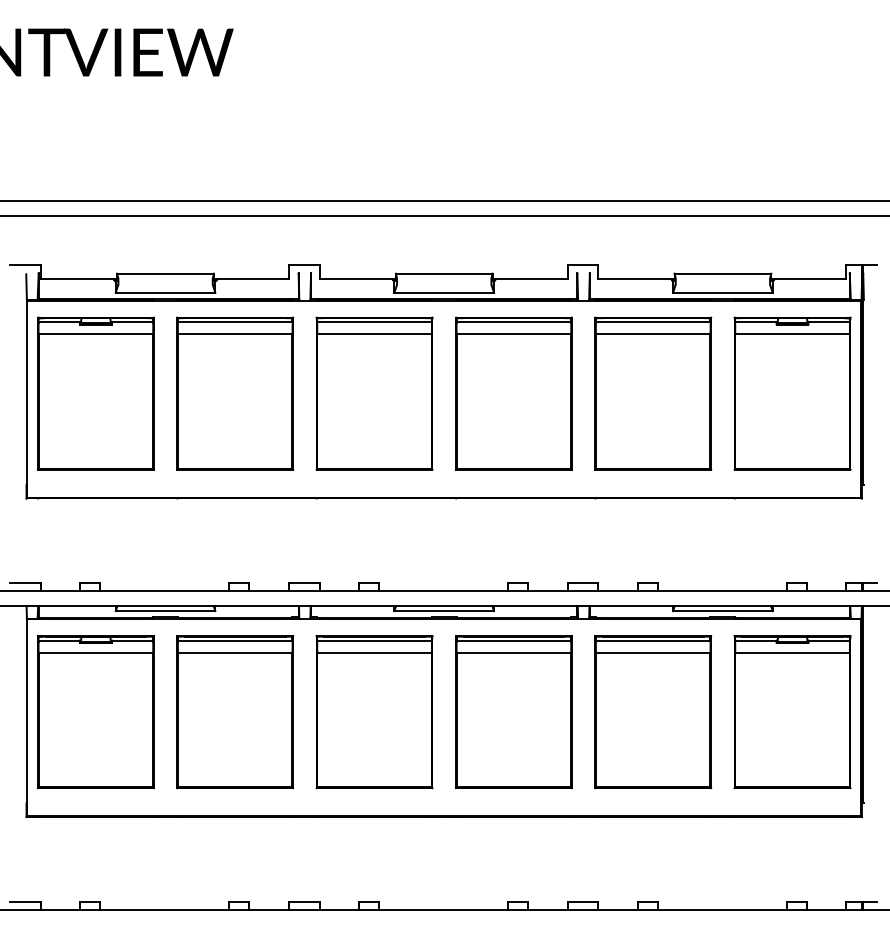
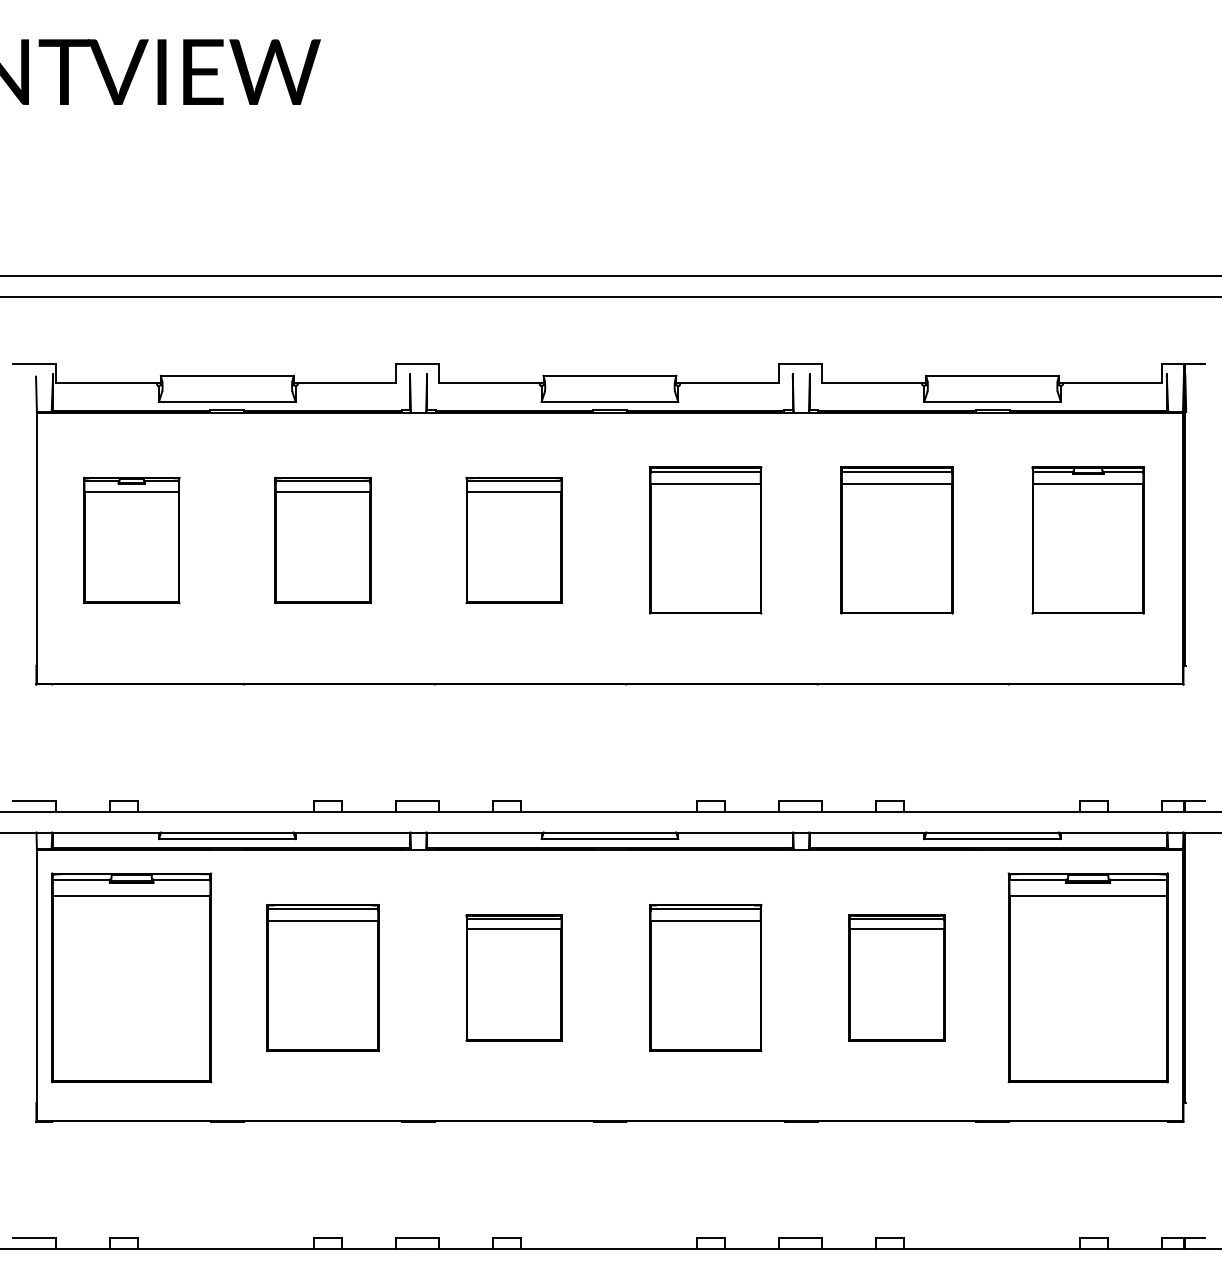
part: (95, 393) -> (131, 540), size x0.6
part: (235, 393) -> (323, 540), size x0.6
part: (374, 393) -> (514, 540), size x0.6
part: (513, 393) -> (705, 540), size x0.7
part: (653, 393) -> (897, 540), size x0.7
part: (792, 393) -> (1088, 540), size x0.7
part: (235, 712) -> (323, 978), size x0.7
part: (374, 712) -> (514, 978), size x0.6
part: (513, 712) -> (705, 978), size x0.7
part: (653, 712) -> (897, 978), size x0.6

